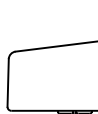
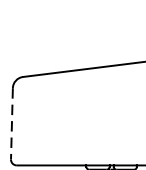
line: (8, 82) -> (12, 123), solid -> dashed

